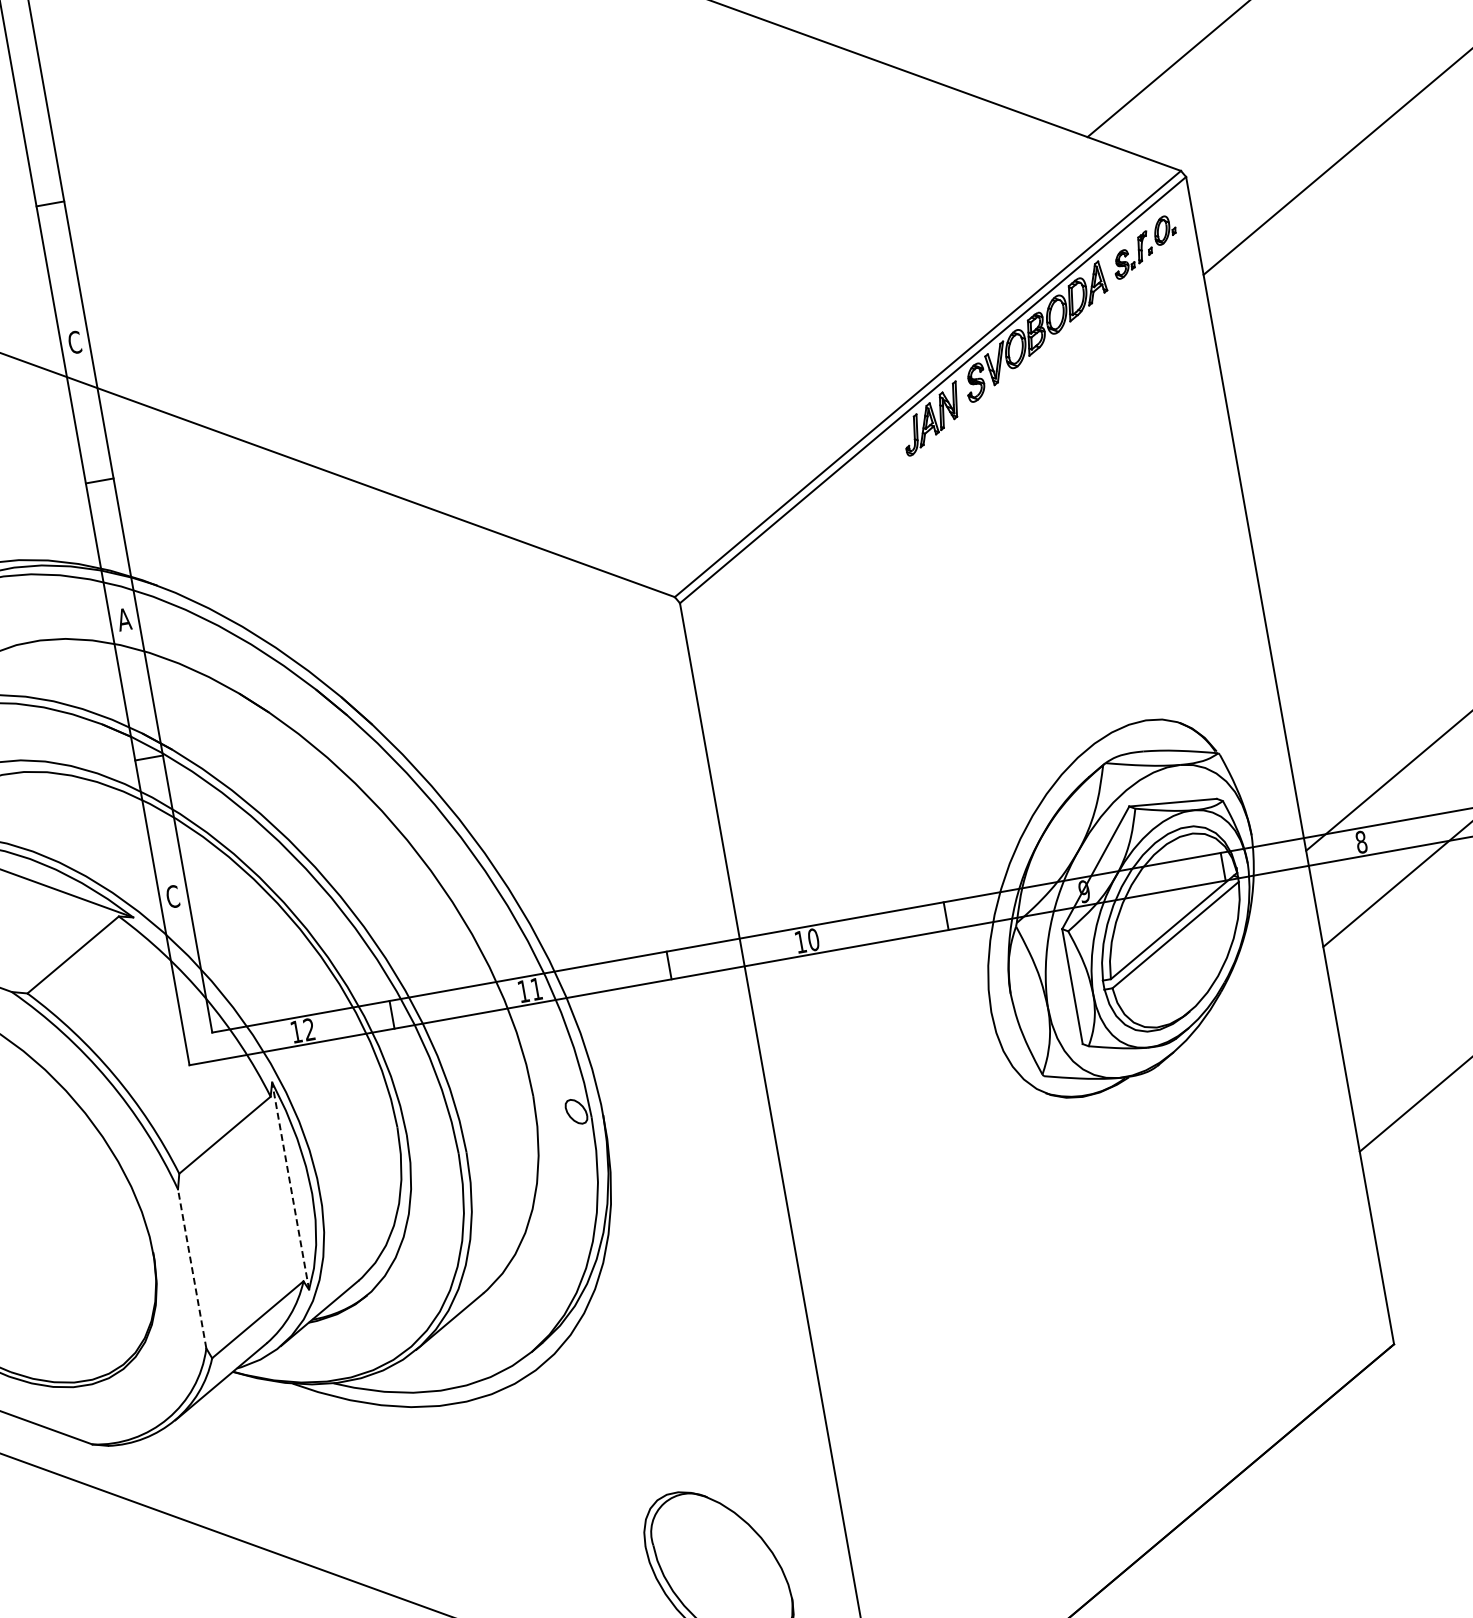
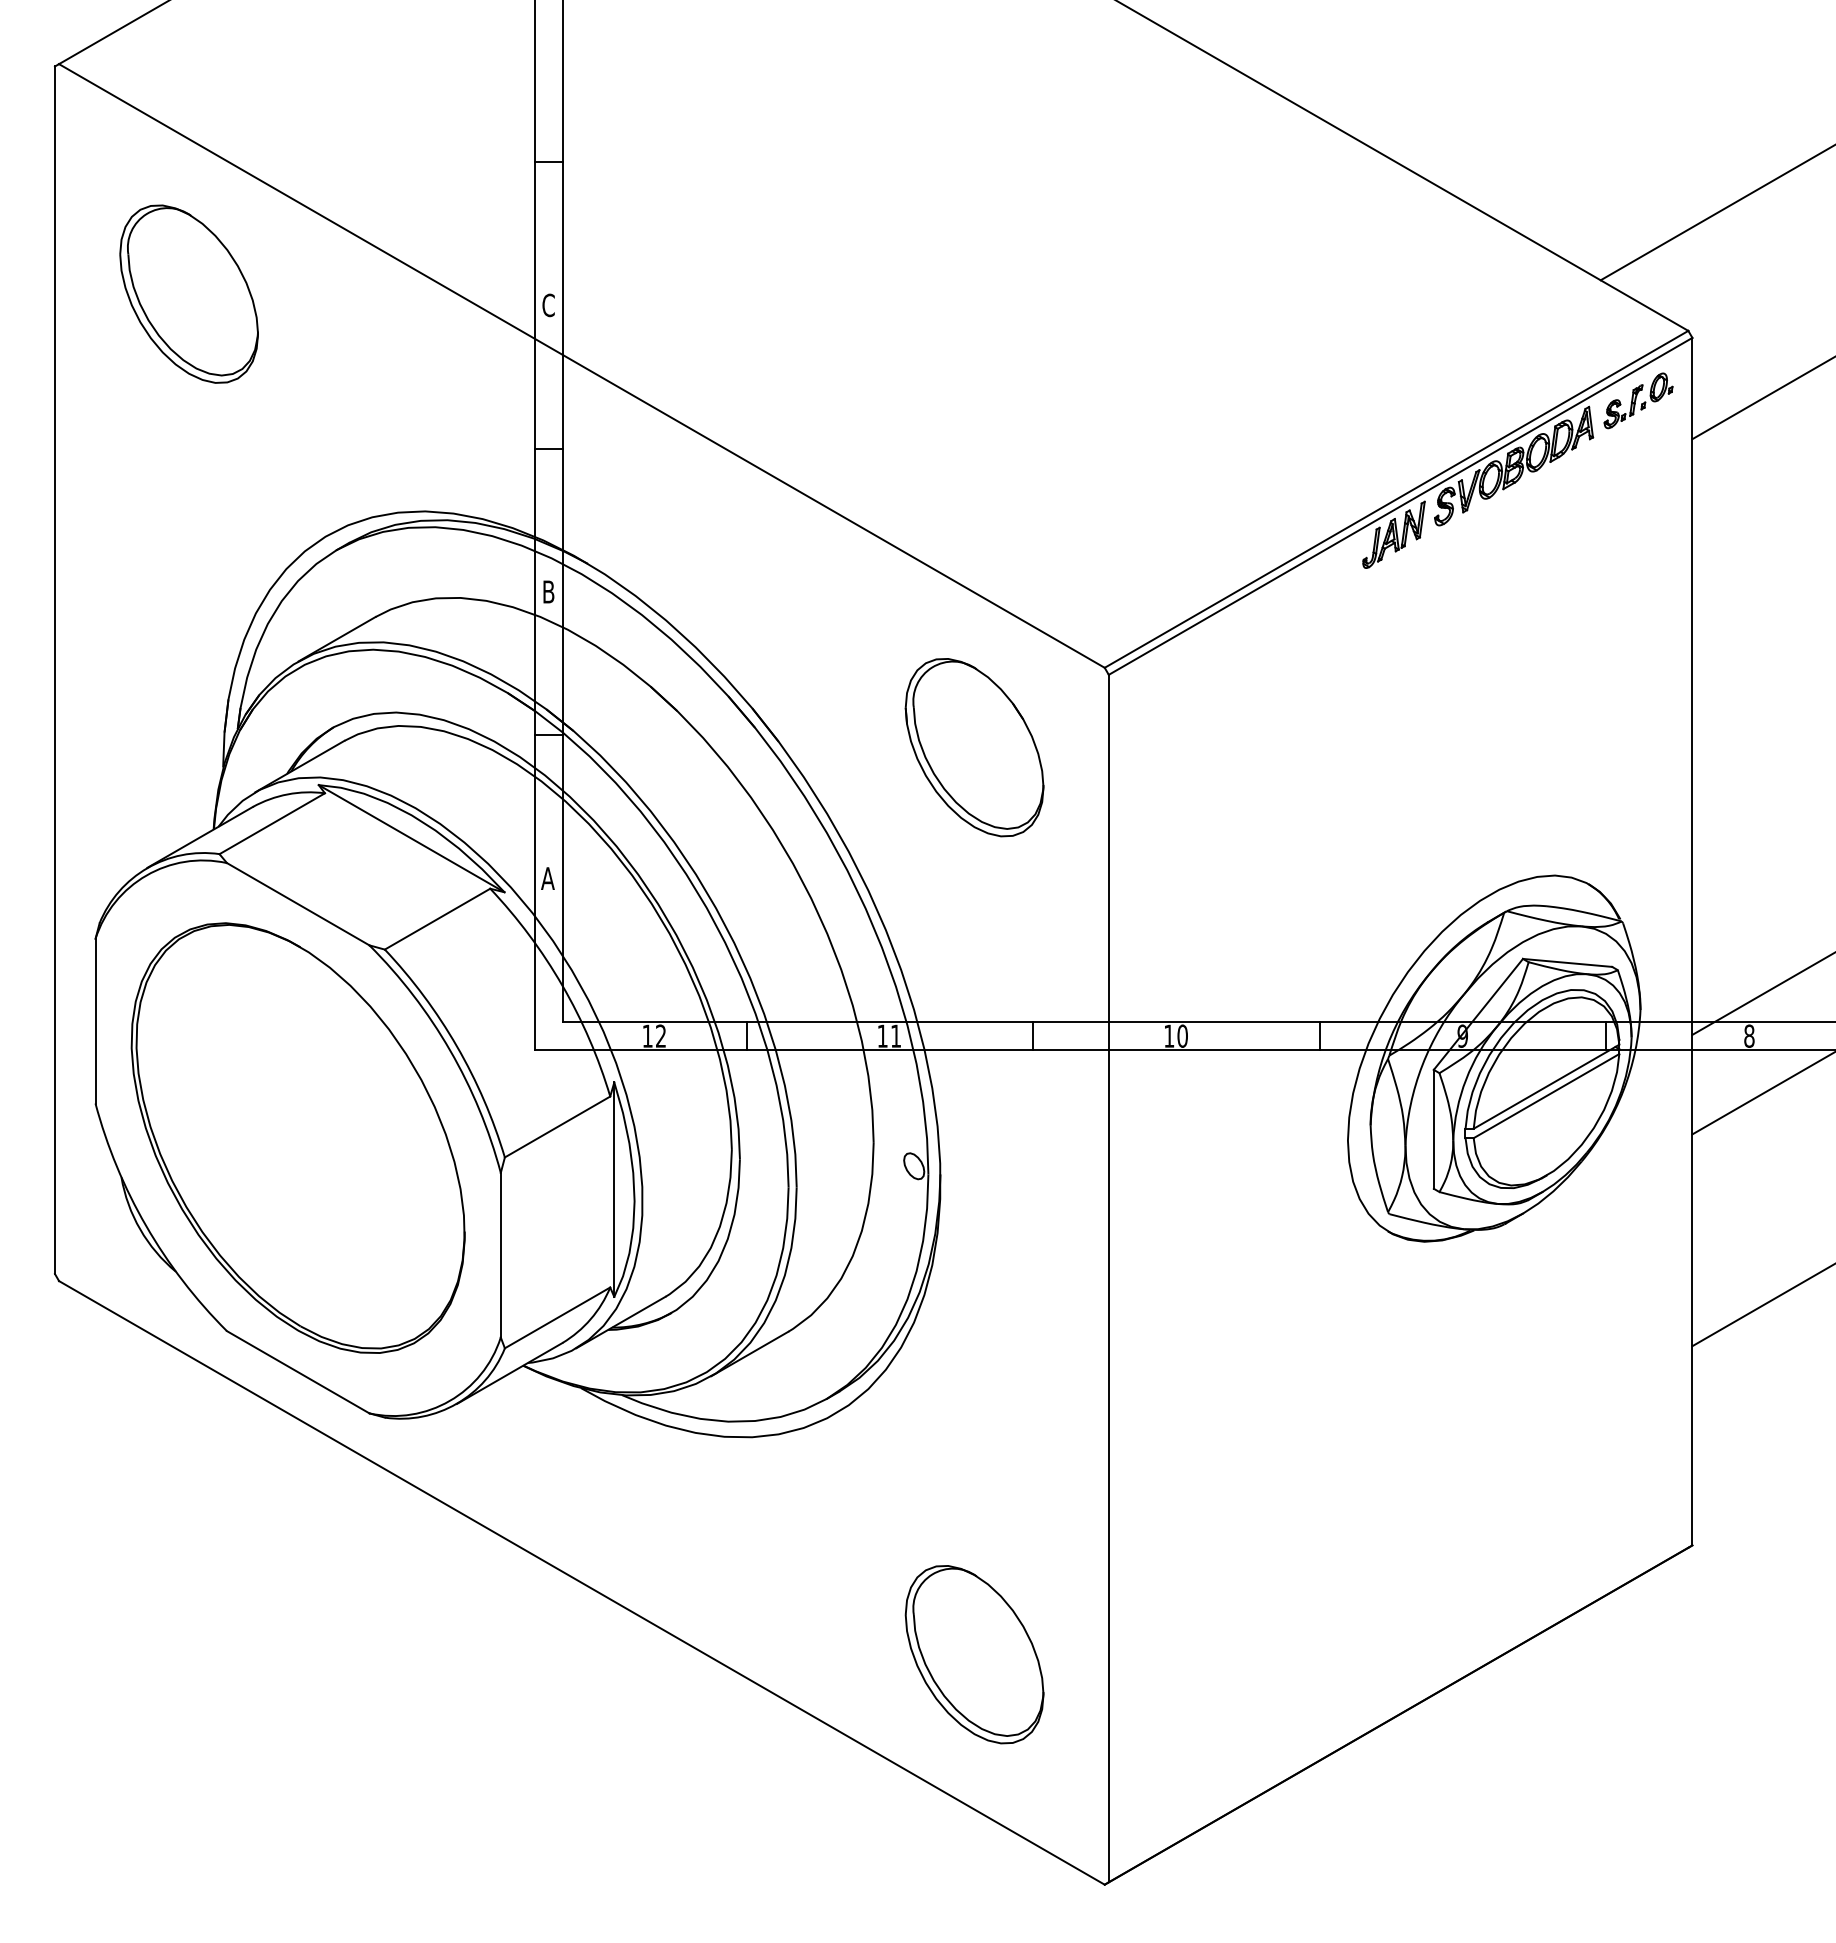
text: (124, 619) -> (548, 591), A -> B
part: (562, 696) -> (974, 747), added
text: (172, 896) -> (547, 878), C -> A
line: (290, 1185) -> (614, 1189), dashed -> solid
line: (191, 1268) -> (500, 1254), dashed -> solid

